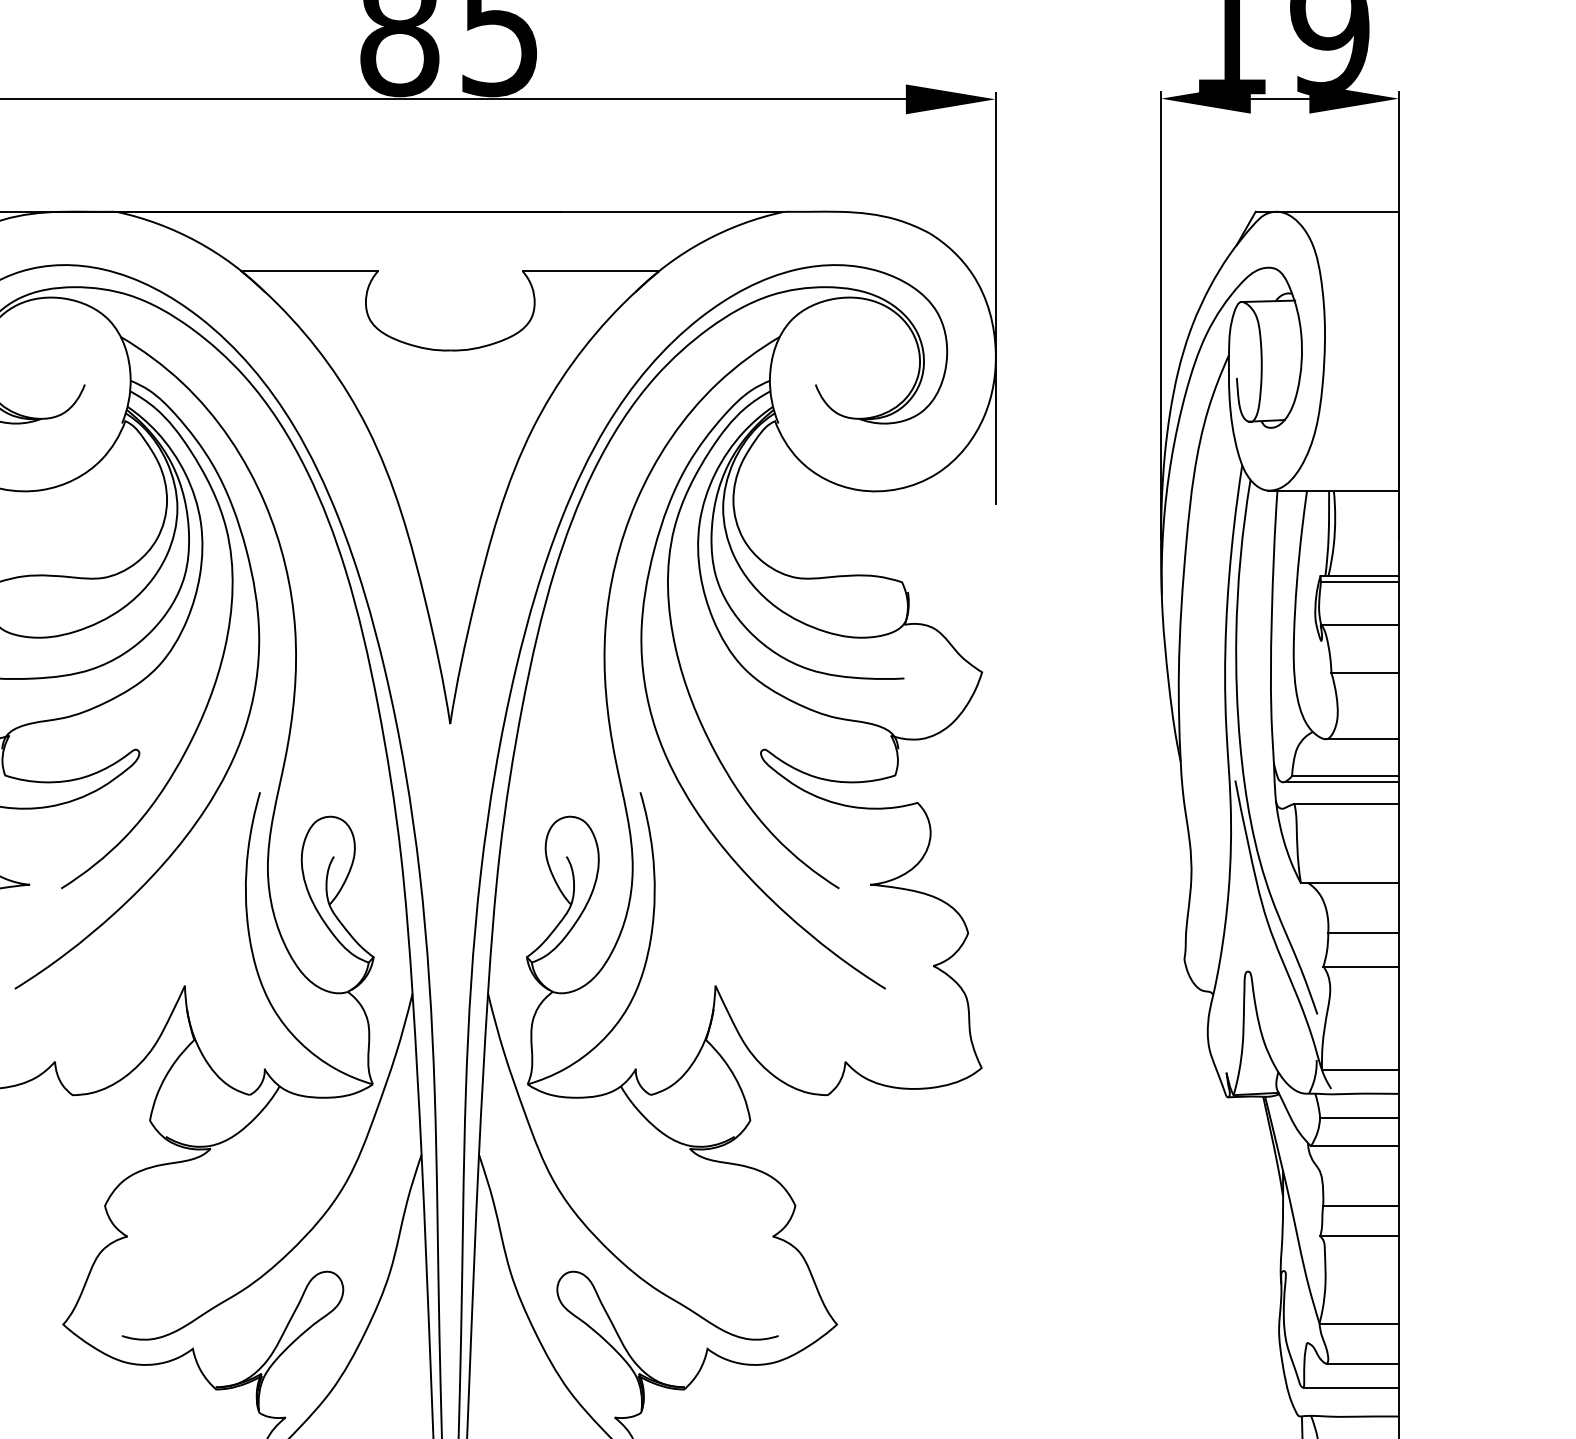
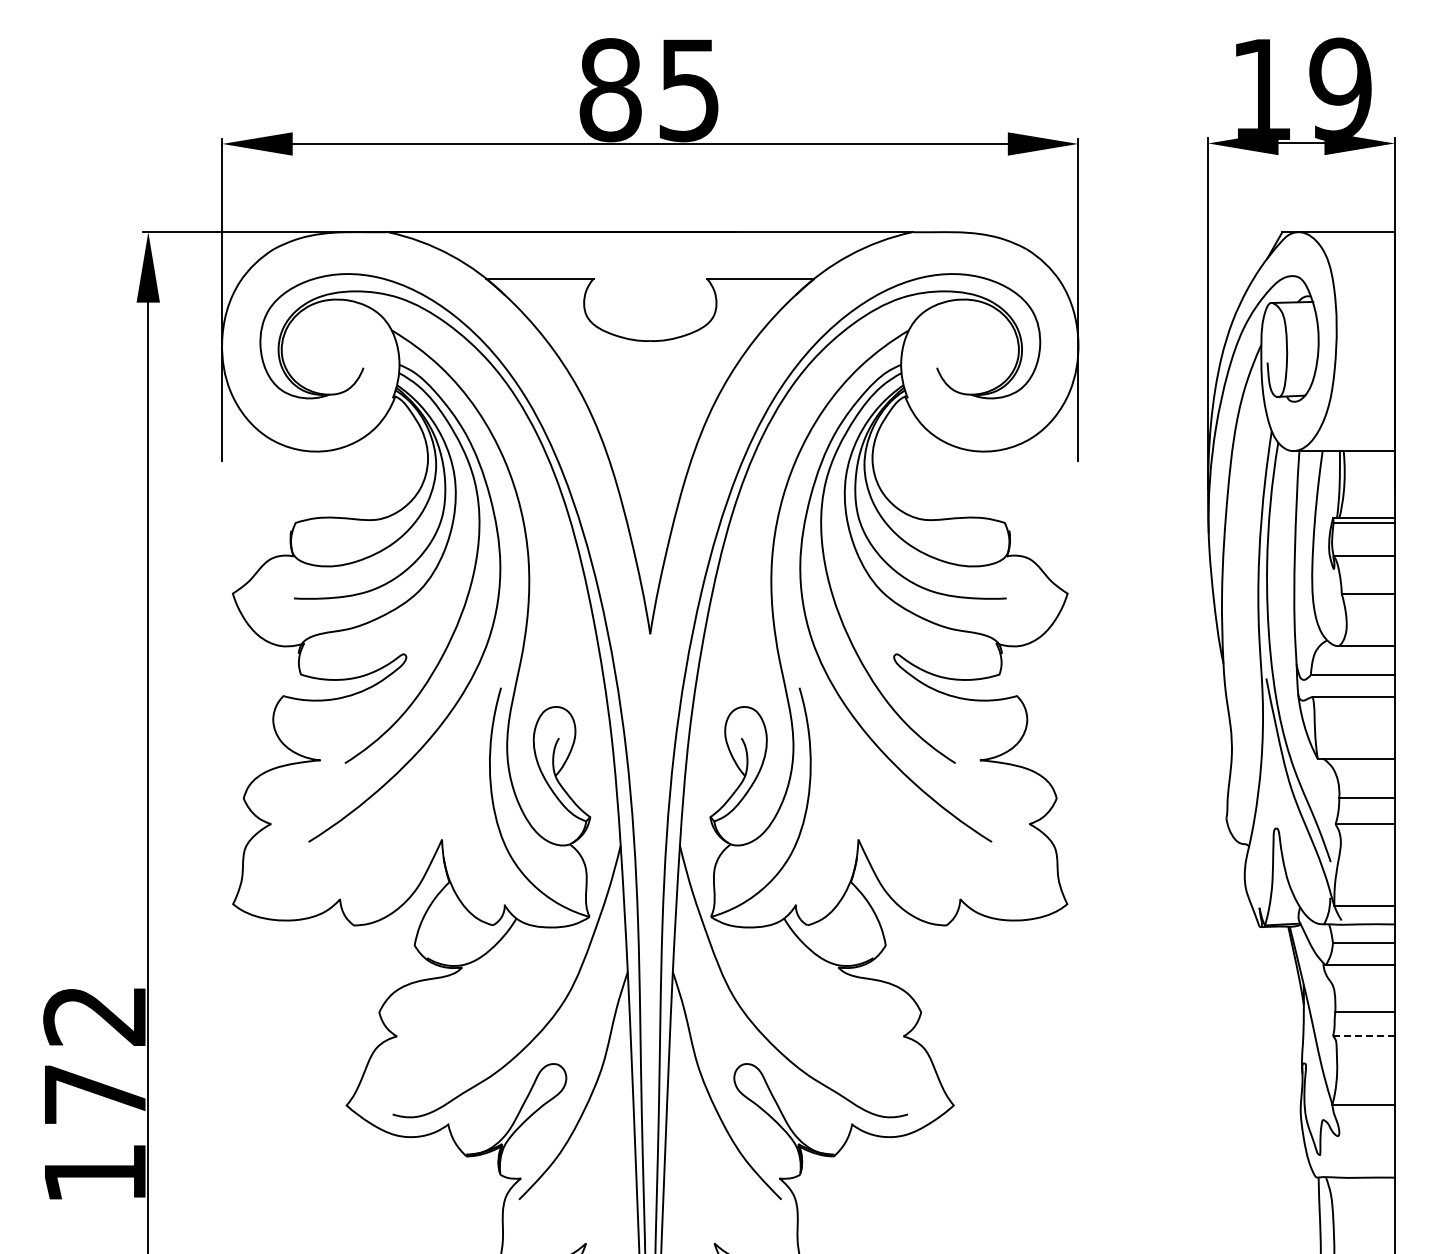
line: (1341, 781) -> (1349, 679), removed
line: (1359, 1236) -> (1363, 1036), solid -> dashed
line: (1362, 1364) -> (1366, 1136), removed
line: (1351, 1387) -> (1357, 1154), removed

